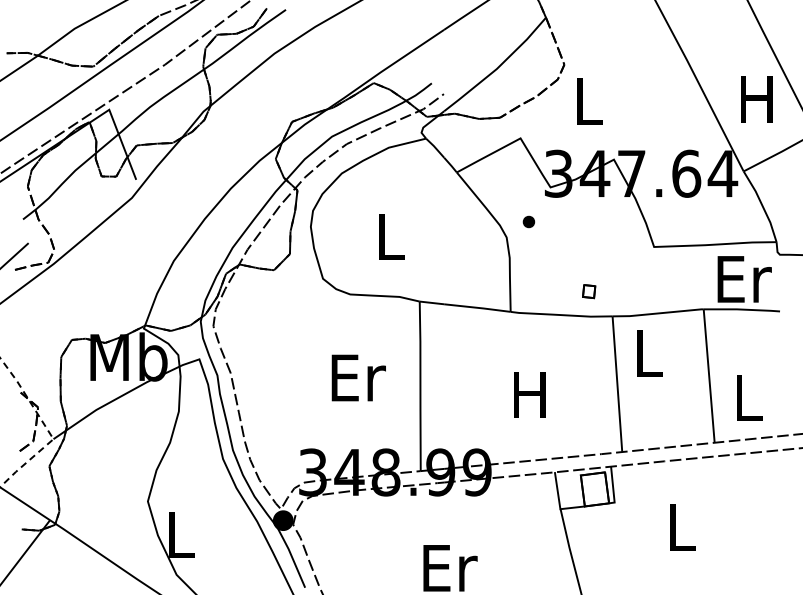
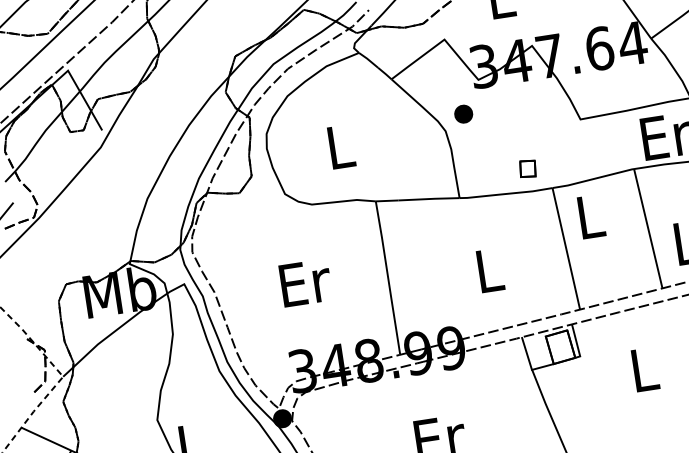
part: (528, 221) -> (463, 113), size x1.67
part: (588, 291) -> (527, 168), size x1.43
text: (358, 377) -> (305, 282), moved
text: (529, 394) -> (488, 270), H -> L

